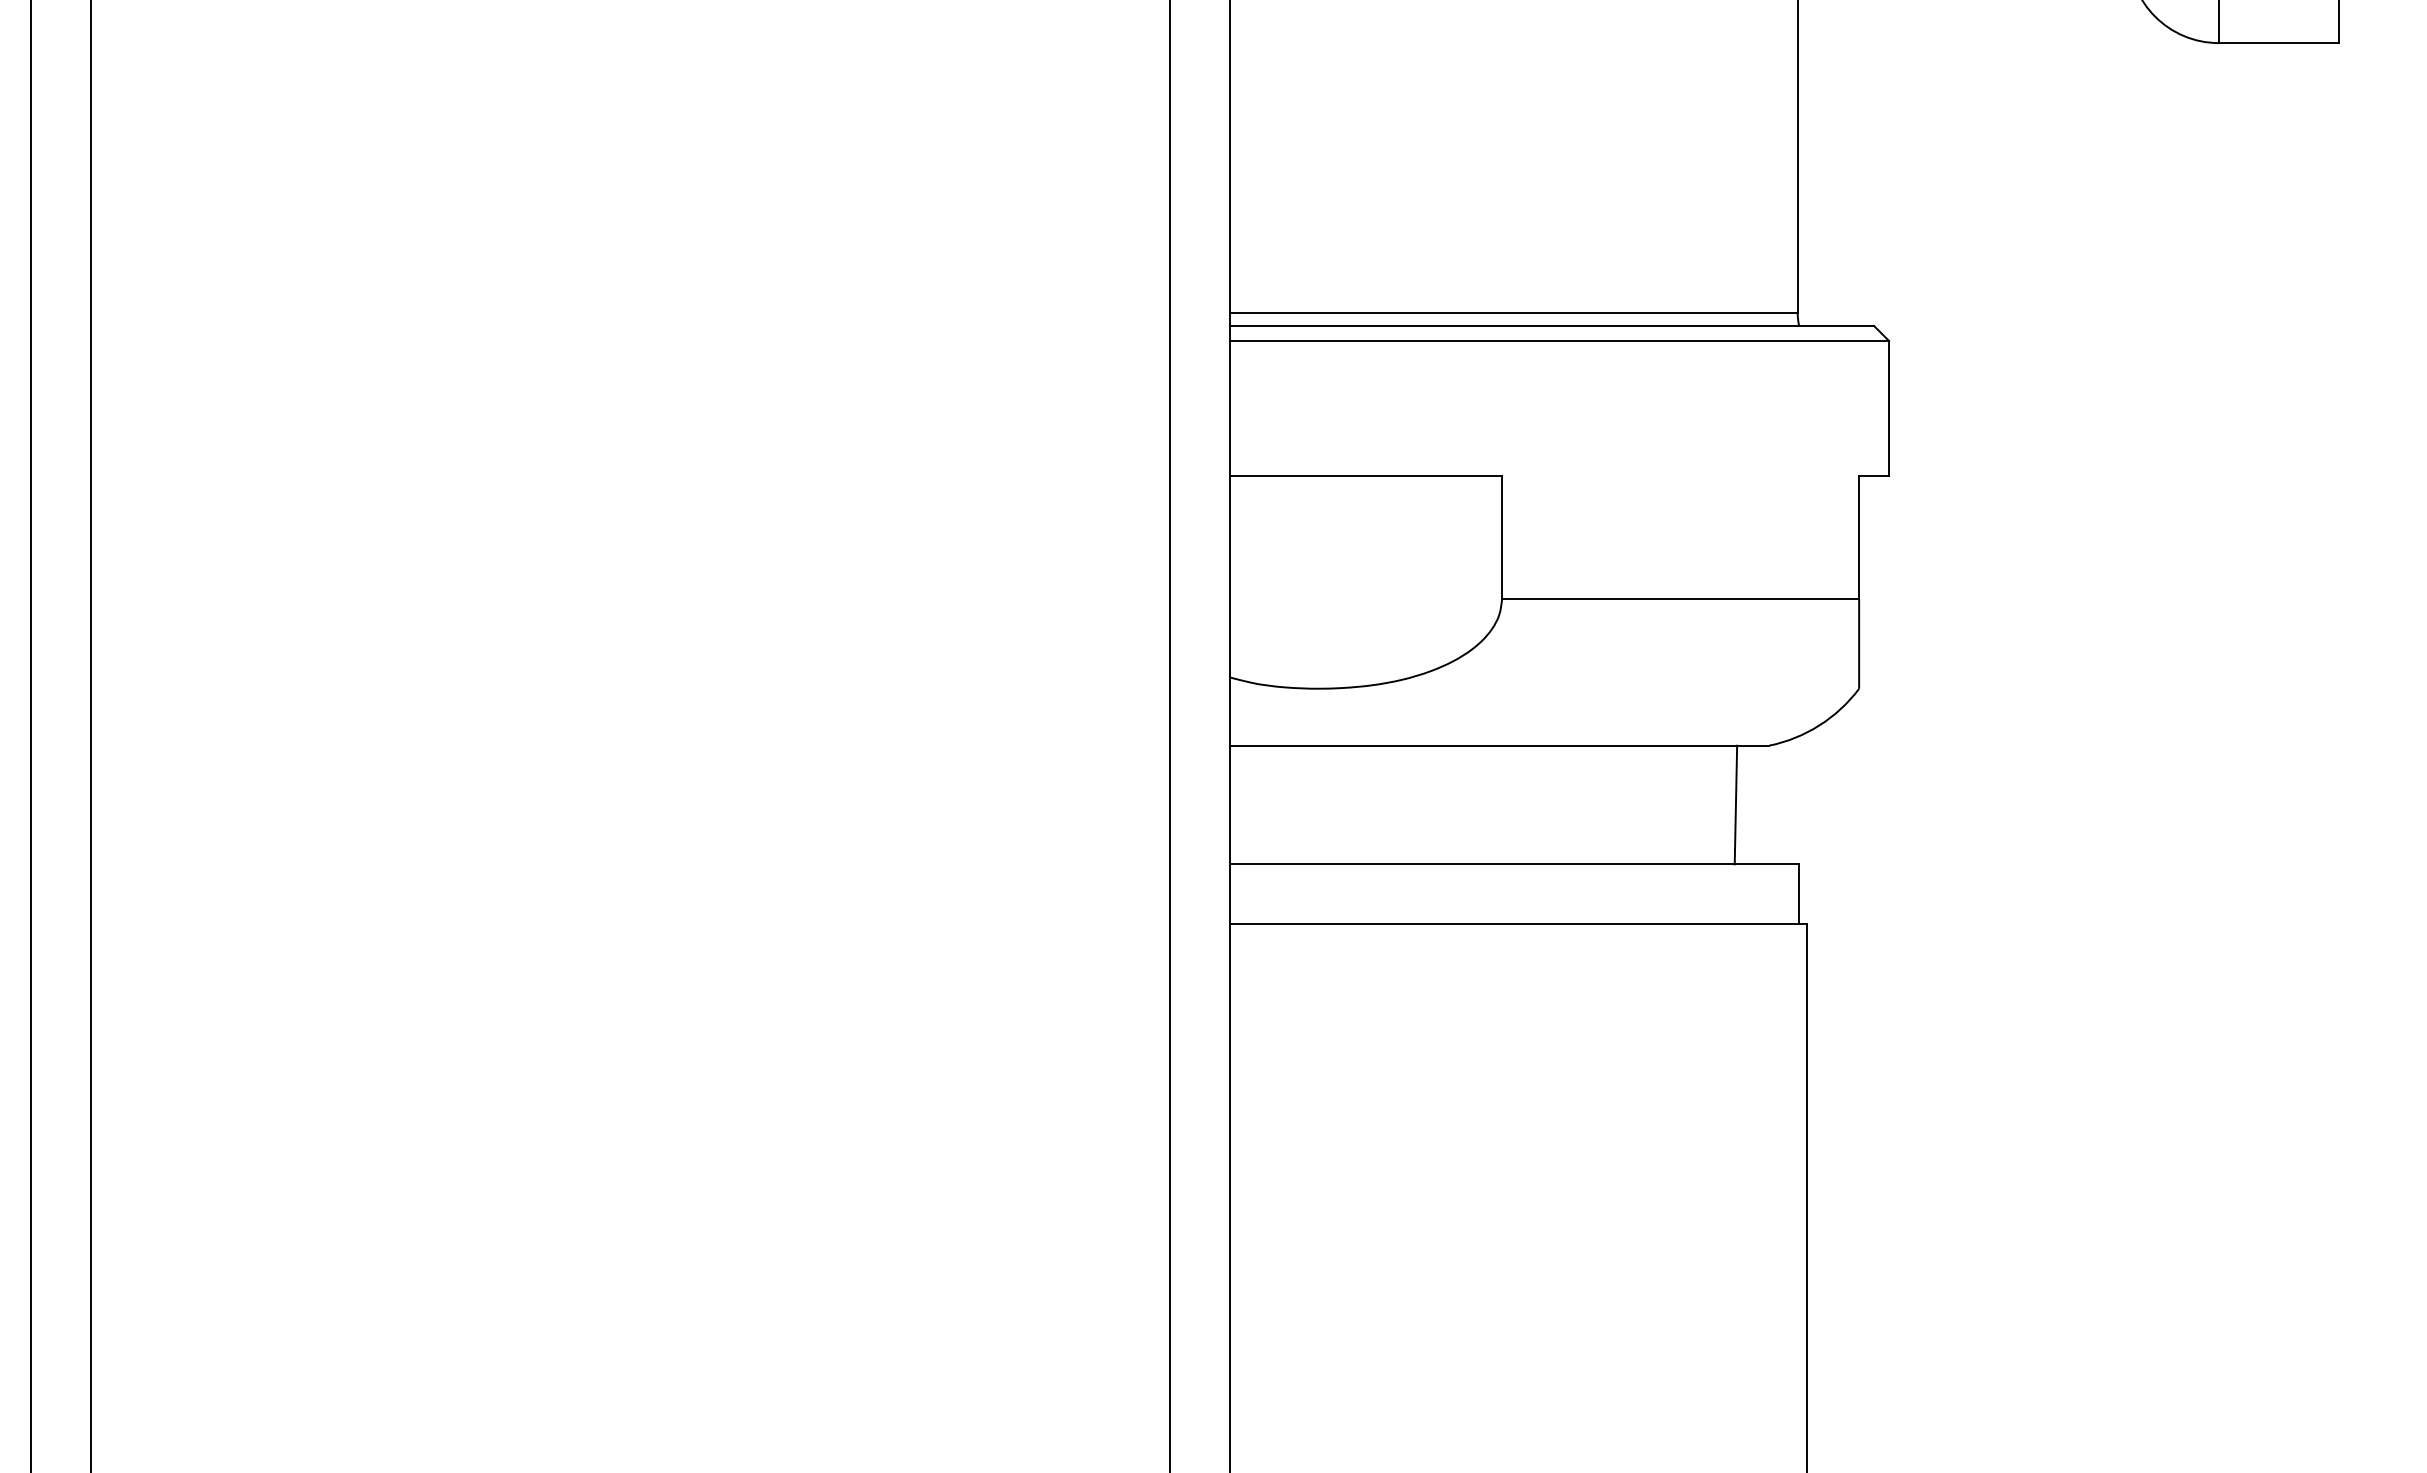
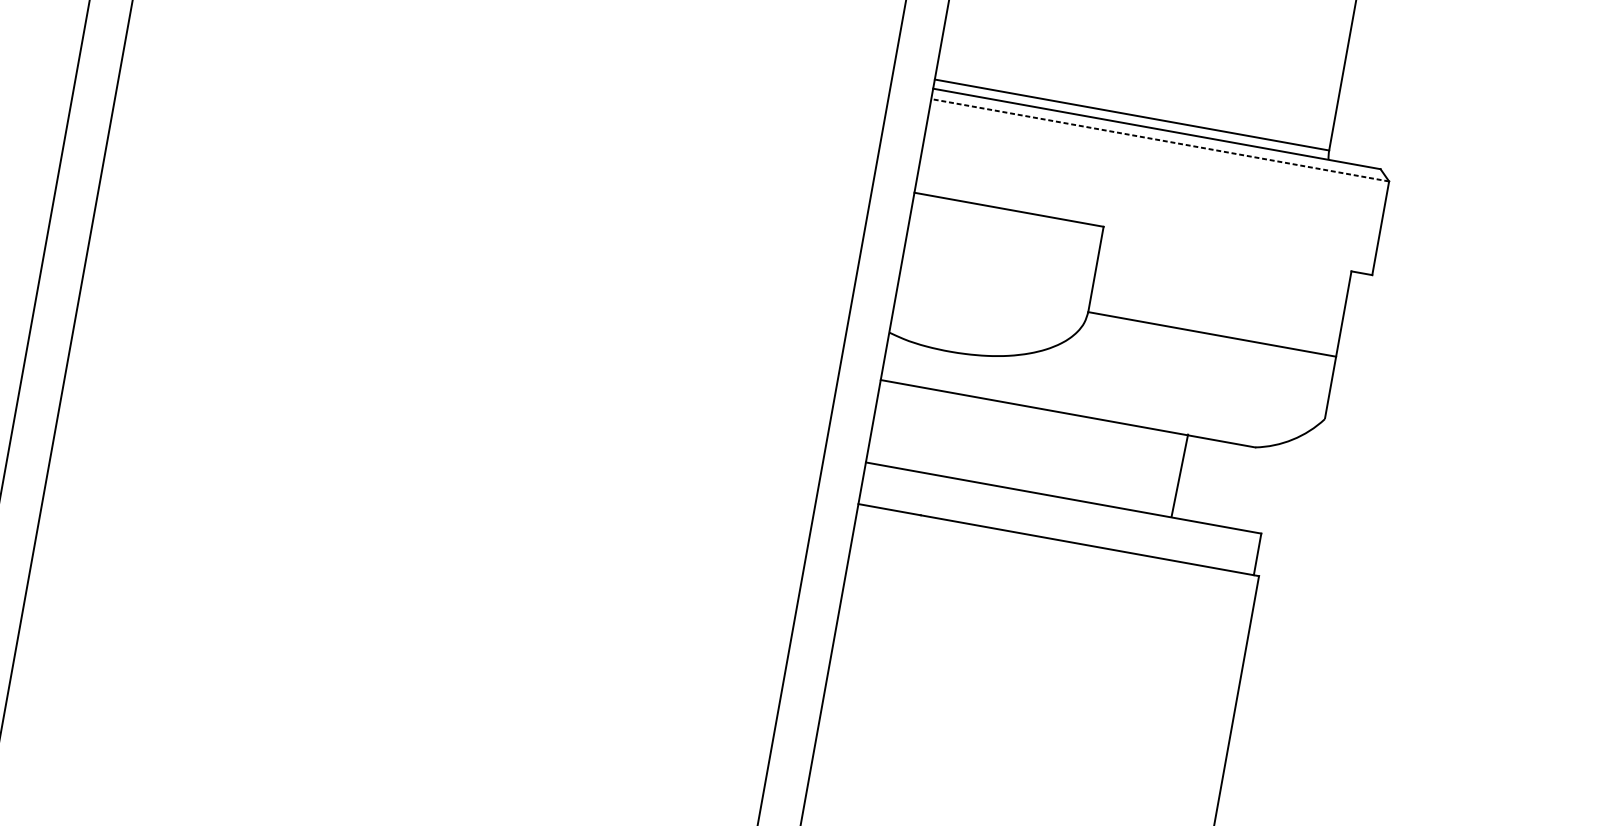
line: (1559, 341) -> (1160, 140), solid -> dashed
line: (1735, 804) -> (1179, 475), moved

